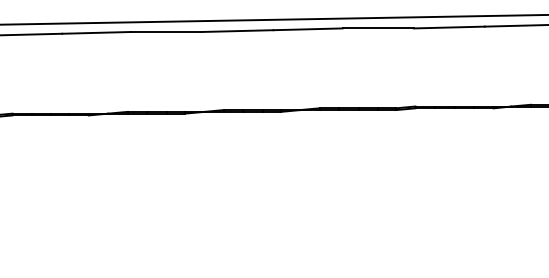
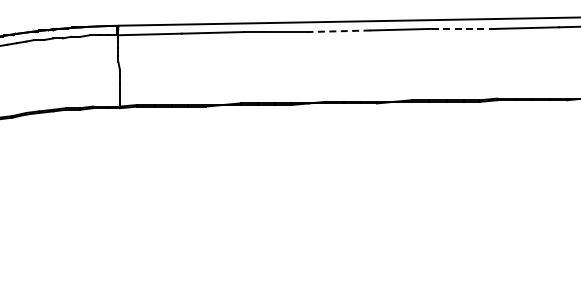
line: (378, 27) -> (464, 28), solid -> dashed
line: (237, 31) -> (338, 31), solid -> dashed

